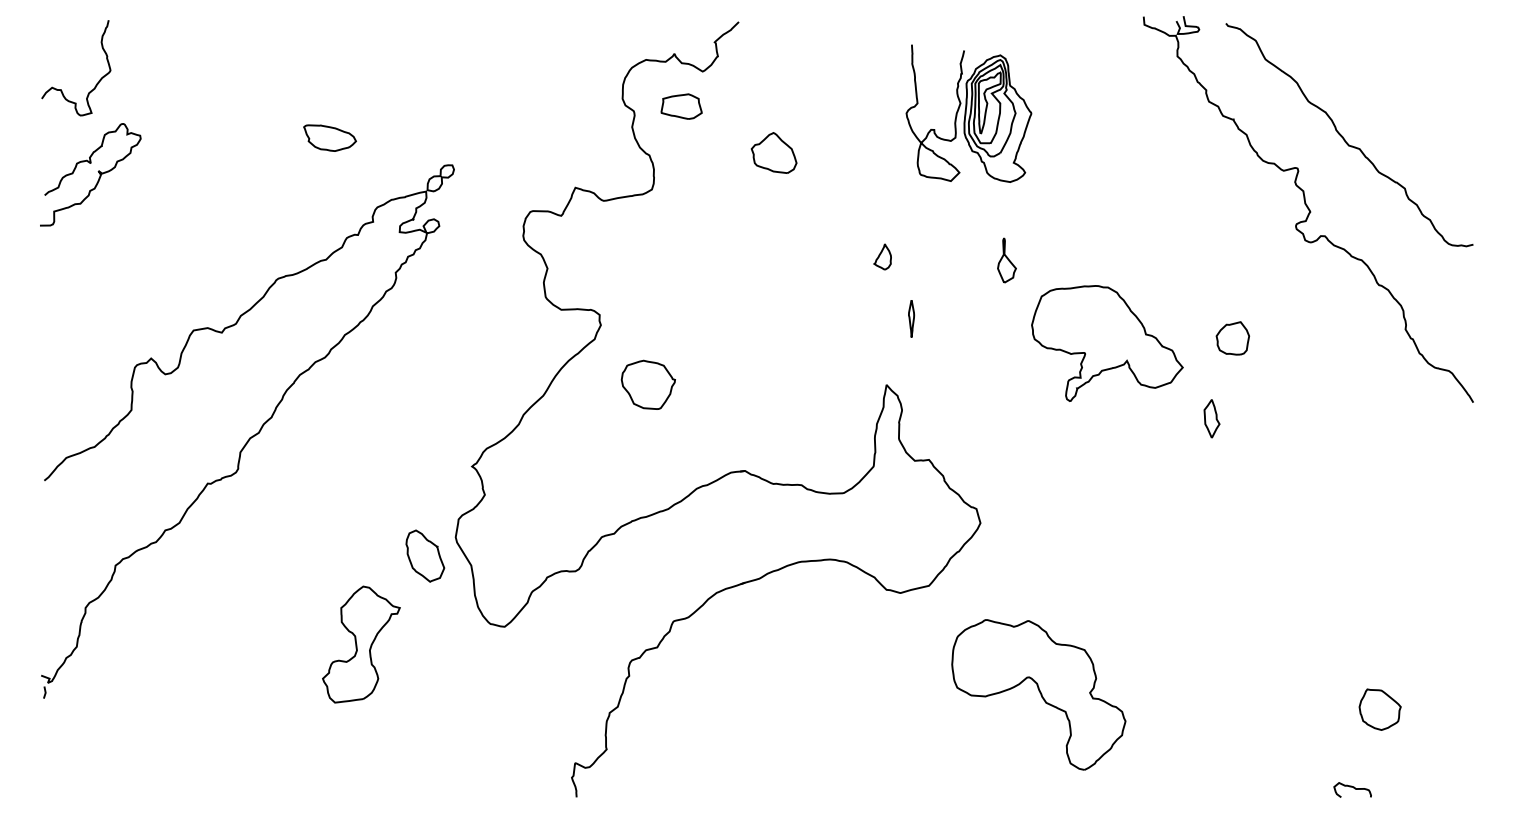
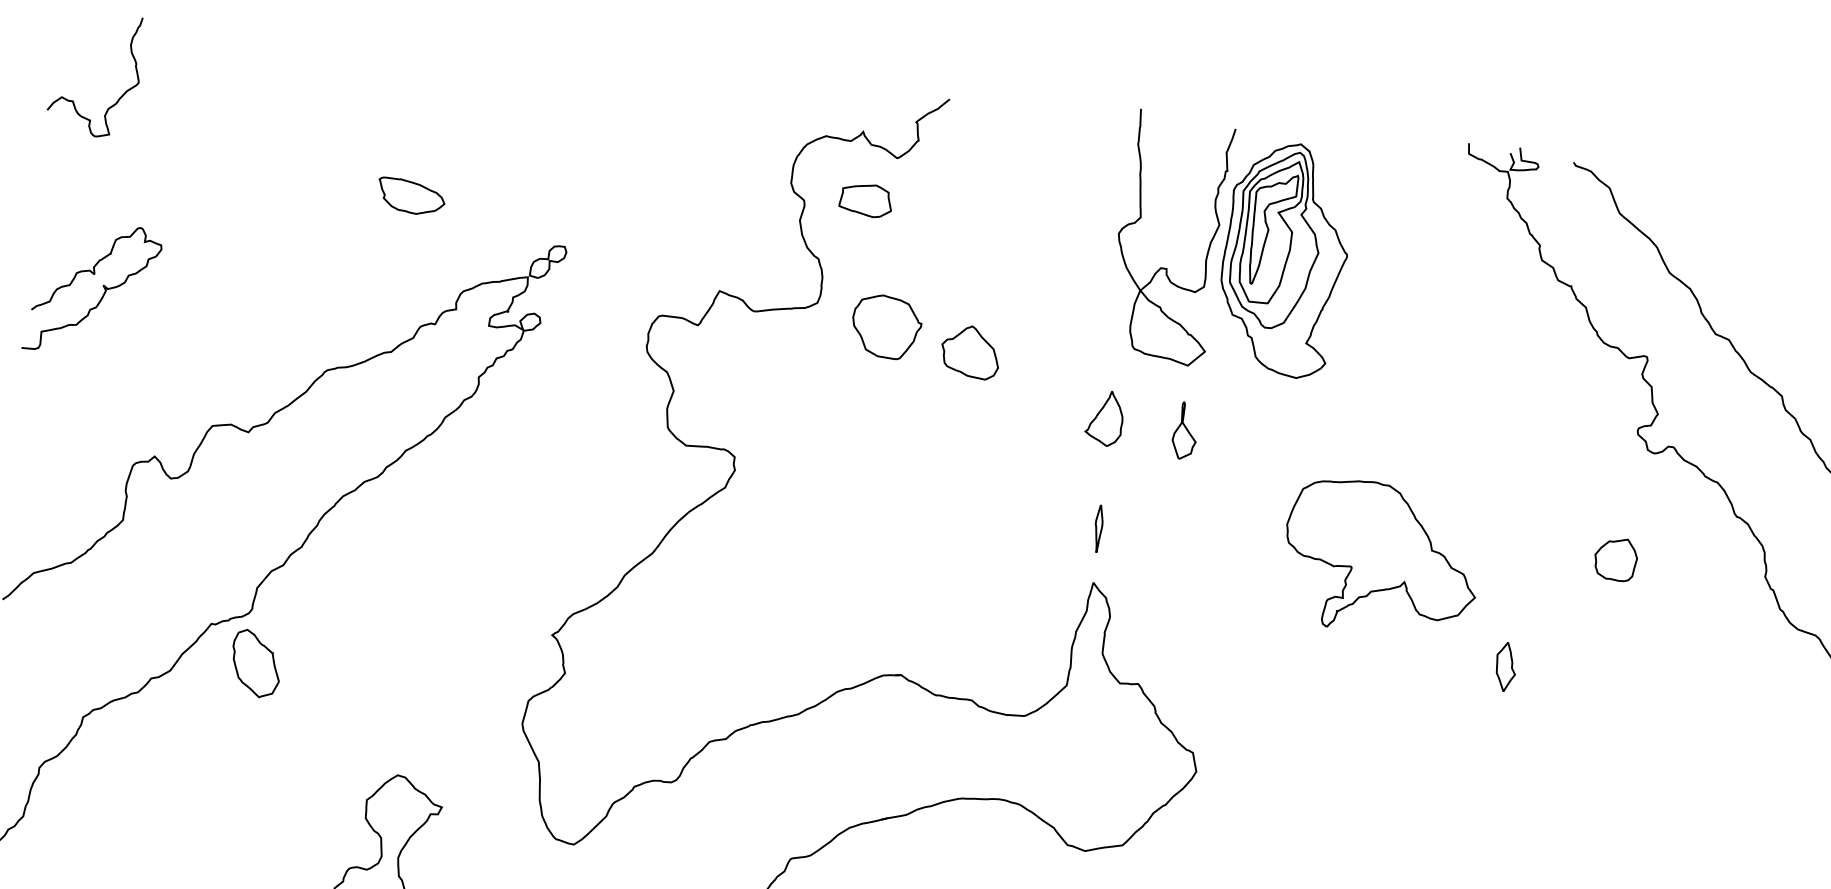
part: (968, 113) -> (1232, 245), size x1.43
part: (773, 152) -> (969, 351), moved
curve: (97, 171) -> (102, 285), moved
part: (882, 256) -> (1104, 417), size x1.67
part: (1006, 260) -> (1184, 430), moved
part: (911, 318) -> (1098, 528), moved
part: (1232, 338) -> (1615, 559), moved
part: (647, 384) -> (885, 326), moved
part: (425, 555) -> (256, 663), moved

